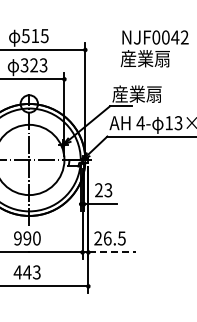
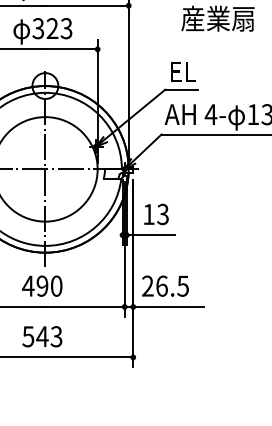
text: (136, 93) -> (204, 70), 産業扇 -> EL
text: (98, 190) -> (148, 214), 23 -> 13
text: (17, 238) -> (27, 286), 990 -> 490
line: (112, 252) -> (169, 307), dashed -> solid
text: (17, 272) -> (27, 336), 443 -> 543

